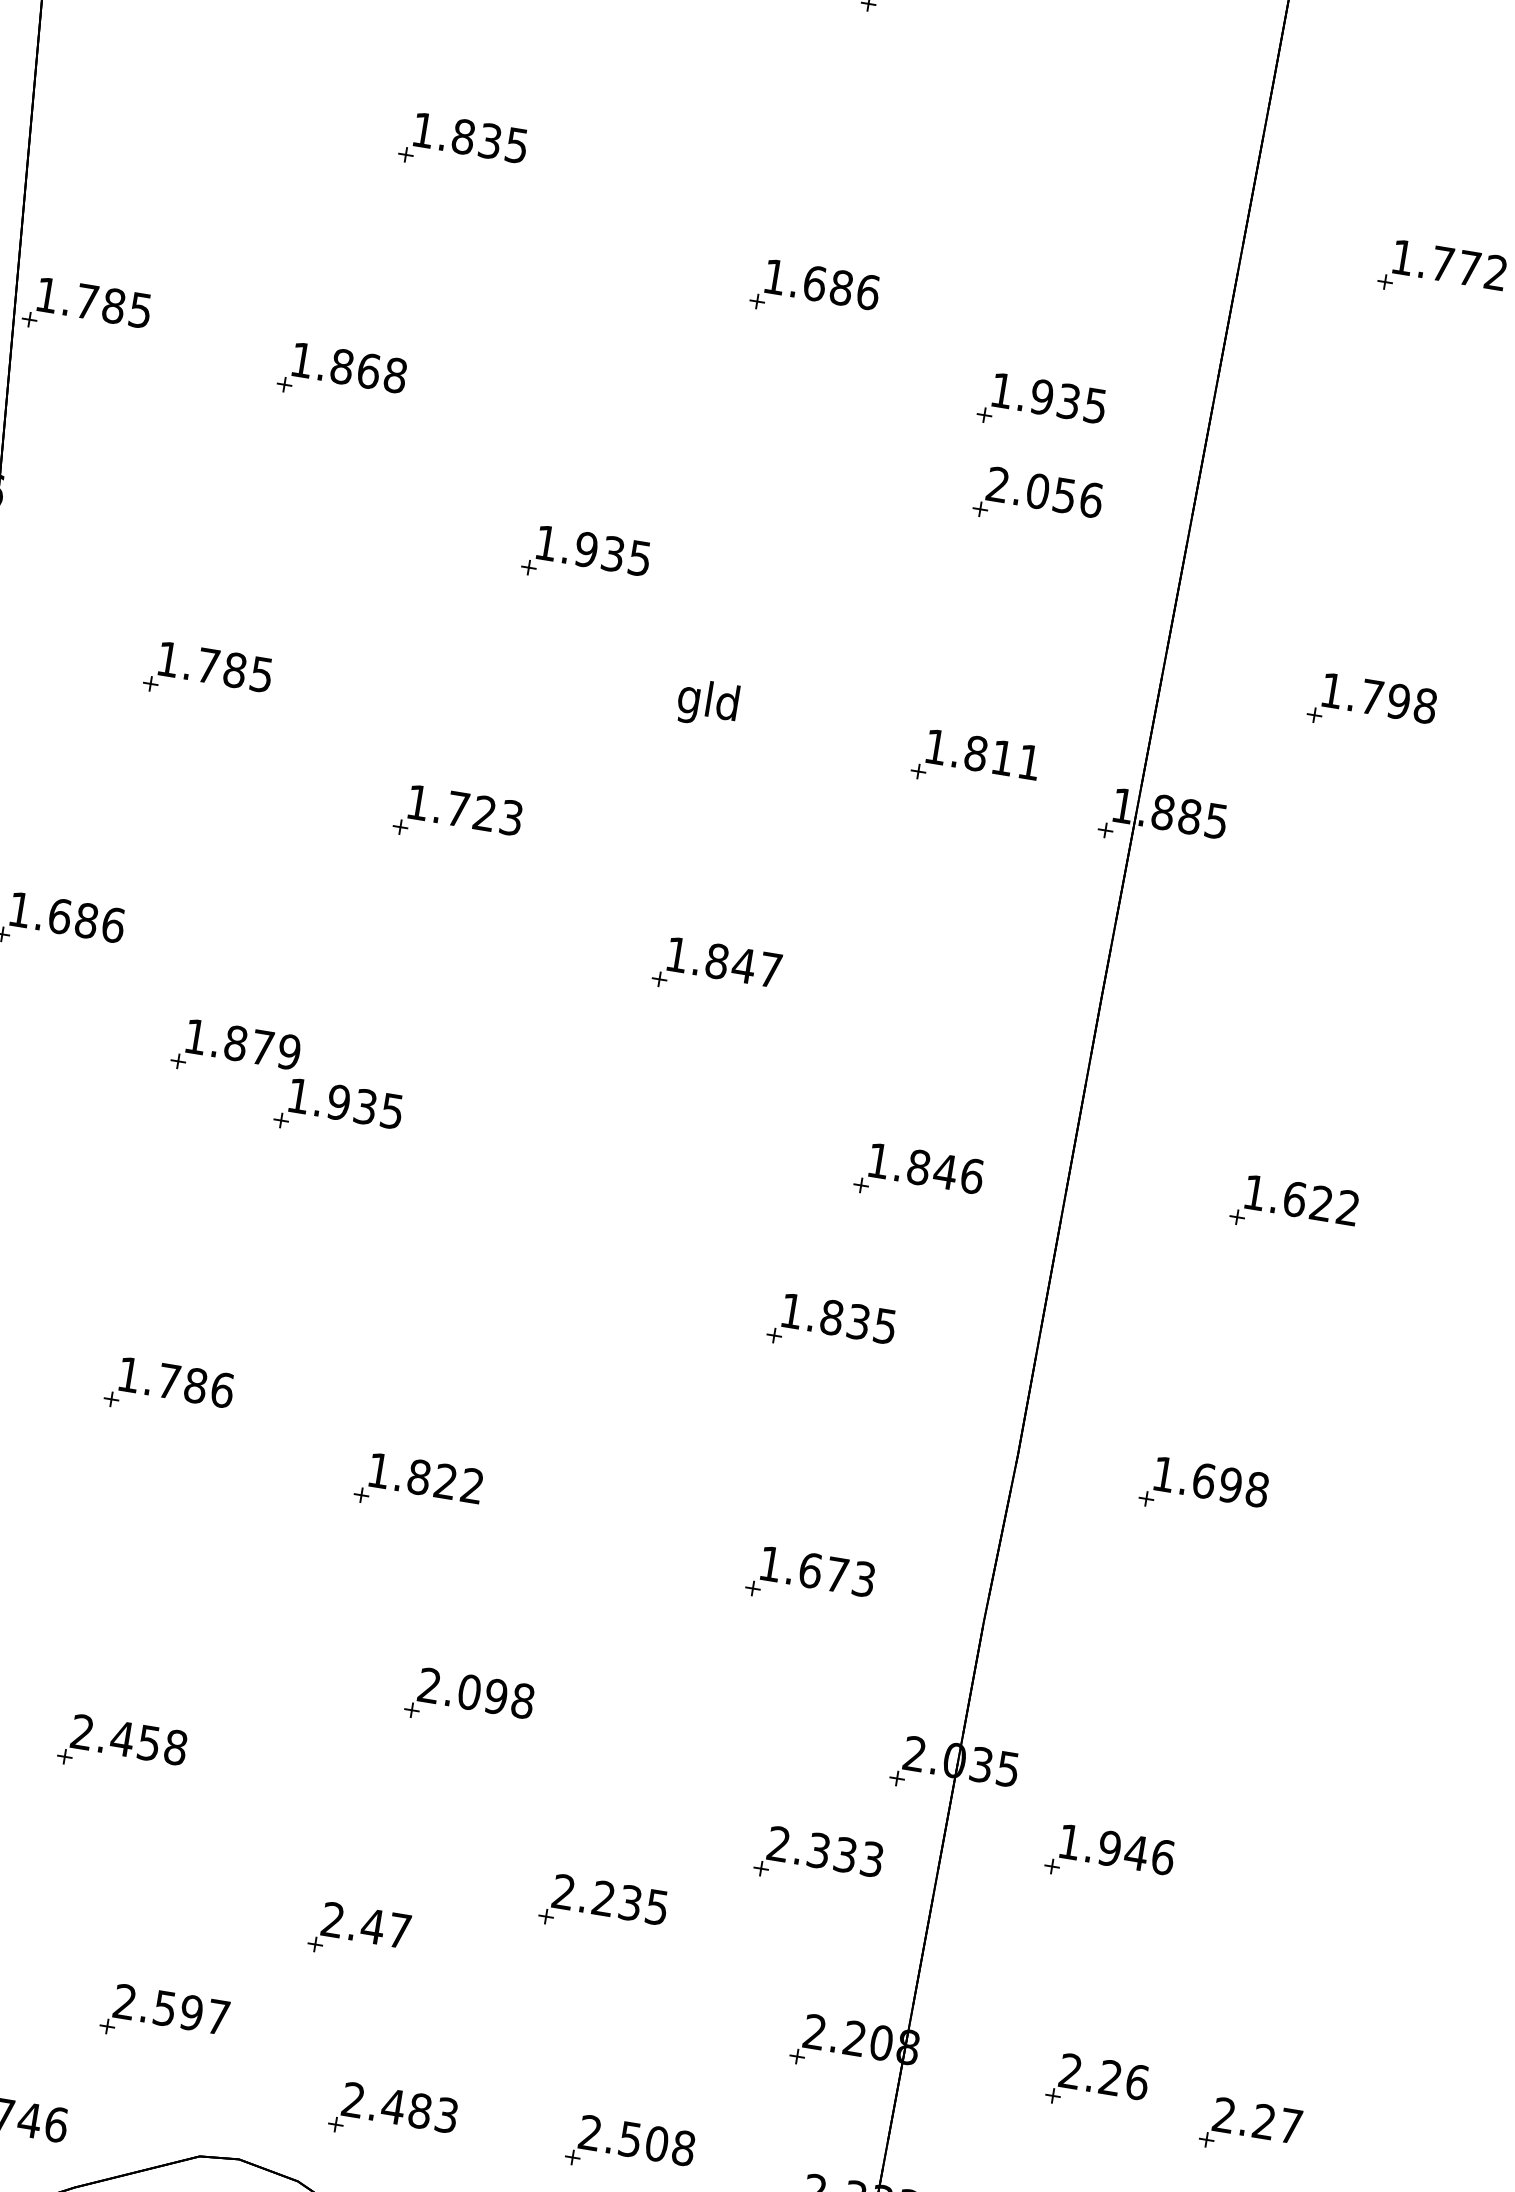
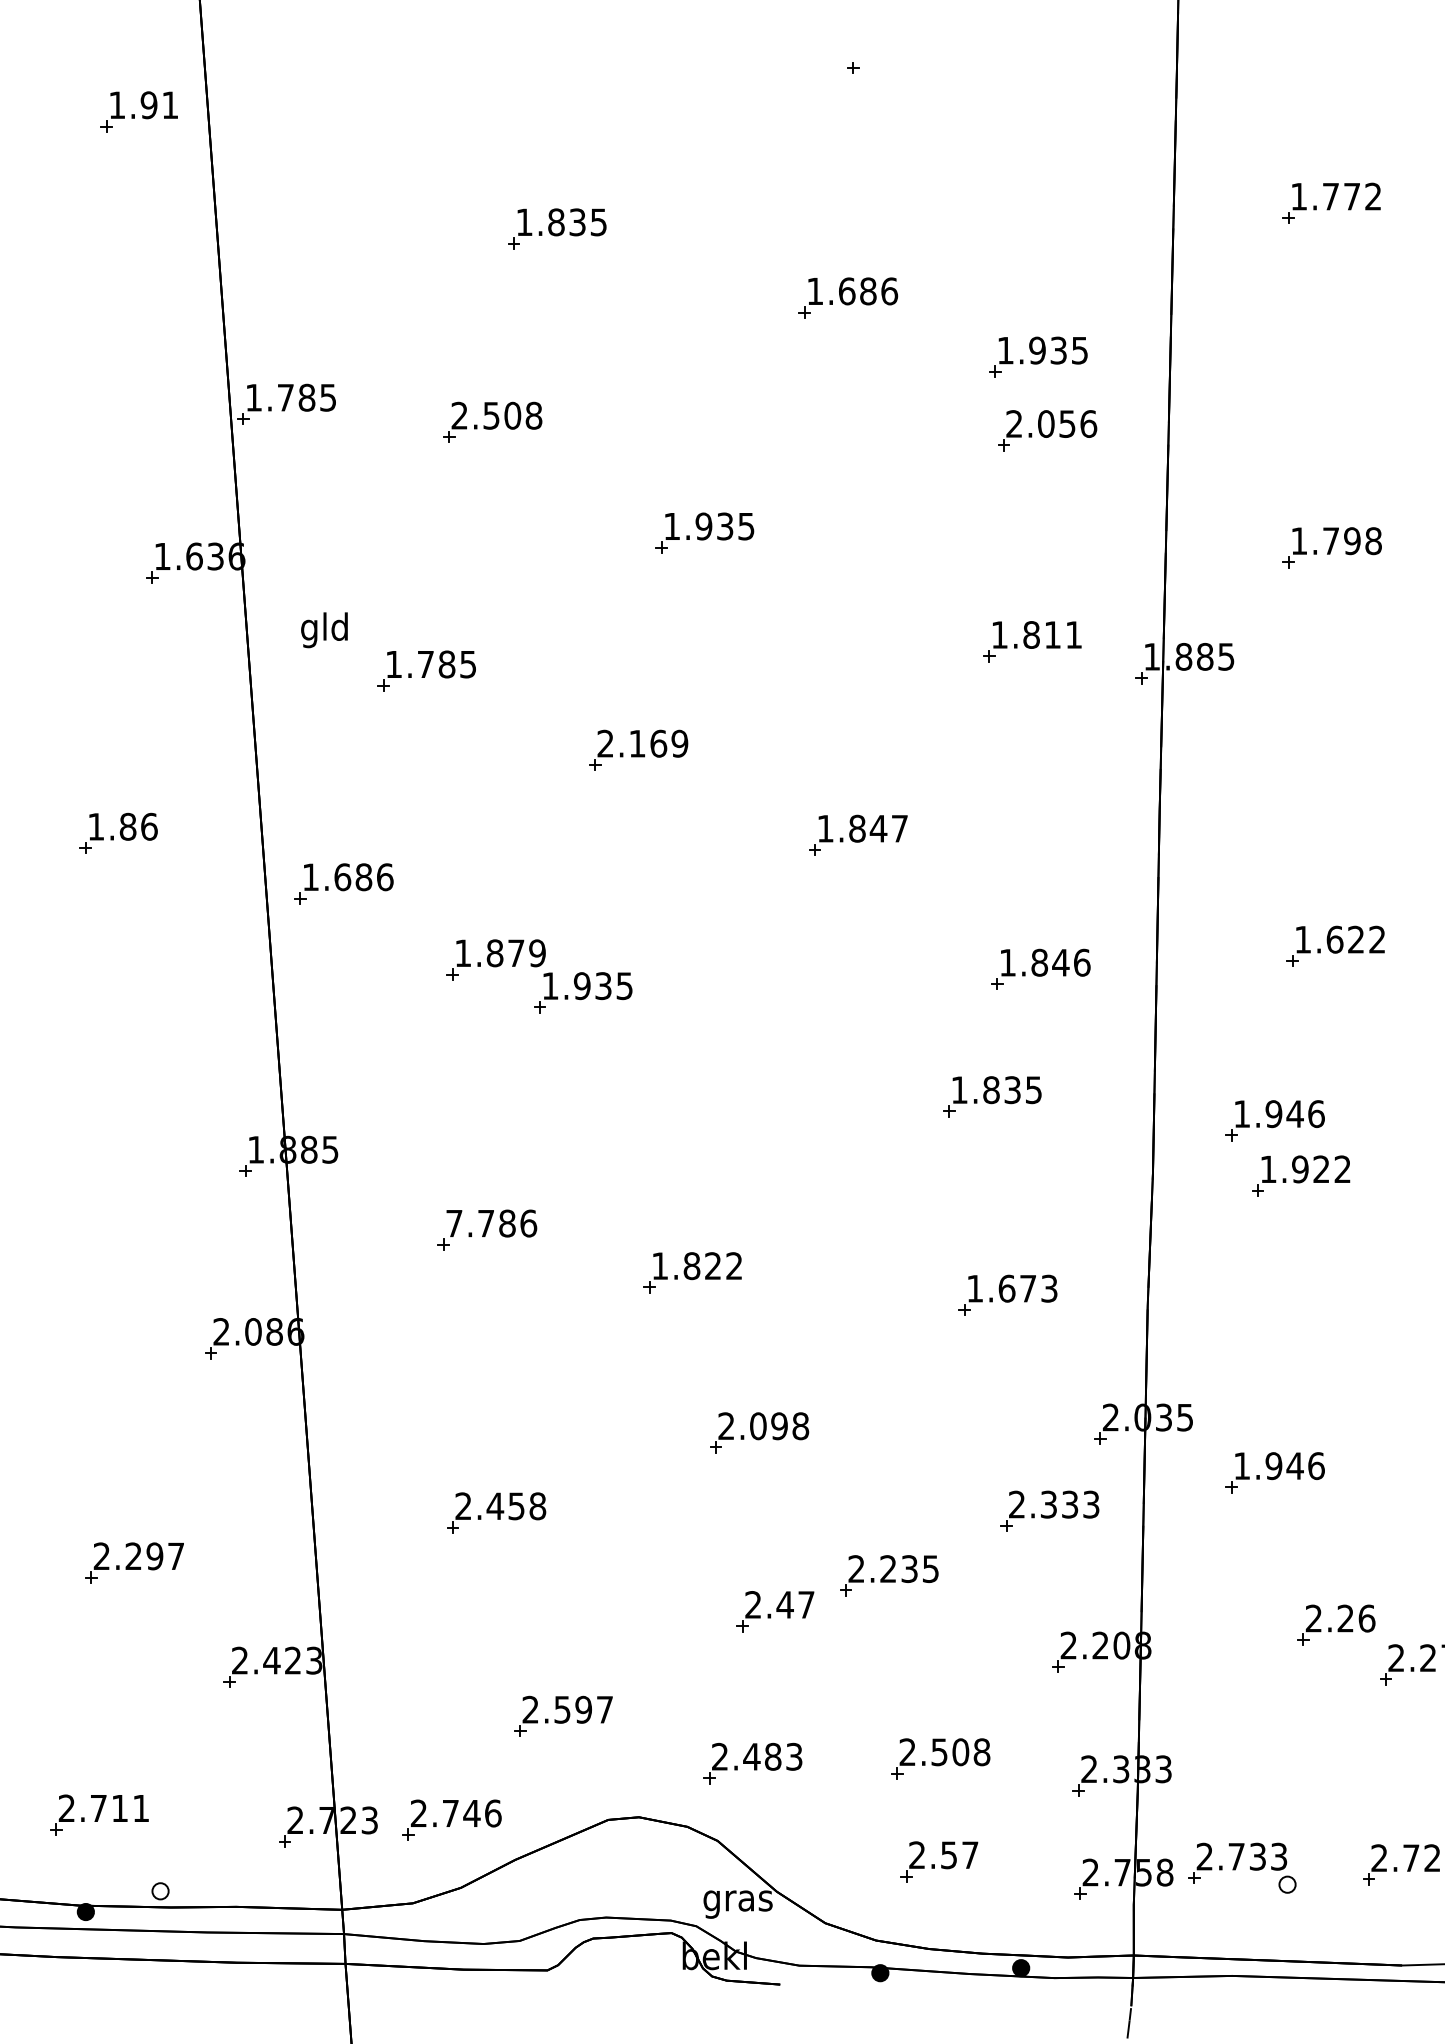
text: (335, 365) -> (486, 415), 1.868 -> 2.508
text: (707, 703) -> (324, 630), moved
text: (464, 809) -> (642, 743), 1.723 -> 2.169
text: (129, 1374) -> (454, 1223), 1.786 -> 7.786
part: (1181, 1414) -> (1274, 1120), added
text: (1230, 1485) -> (1321, 1169), 1.698 -> 1.922
part: (359, 1932) -> (775, 1611), moved
part: (1097, 2083) -> (1336, 1624), moved

